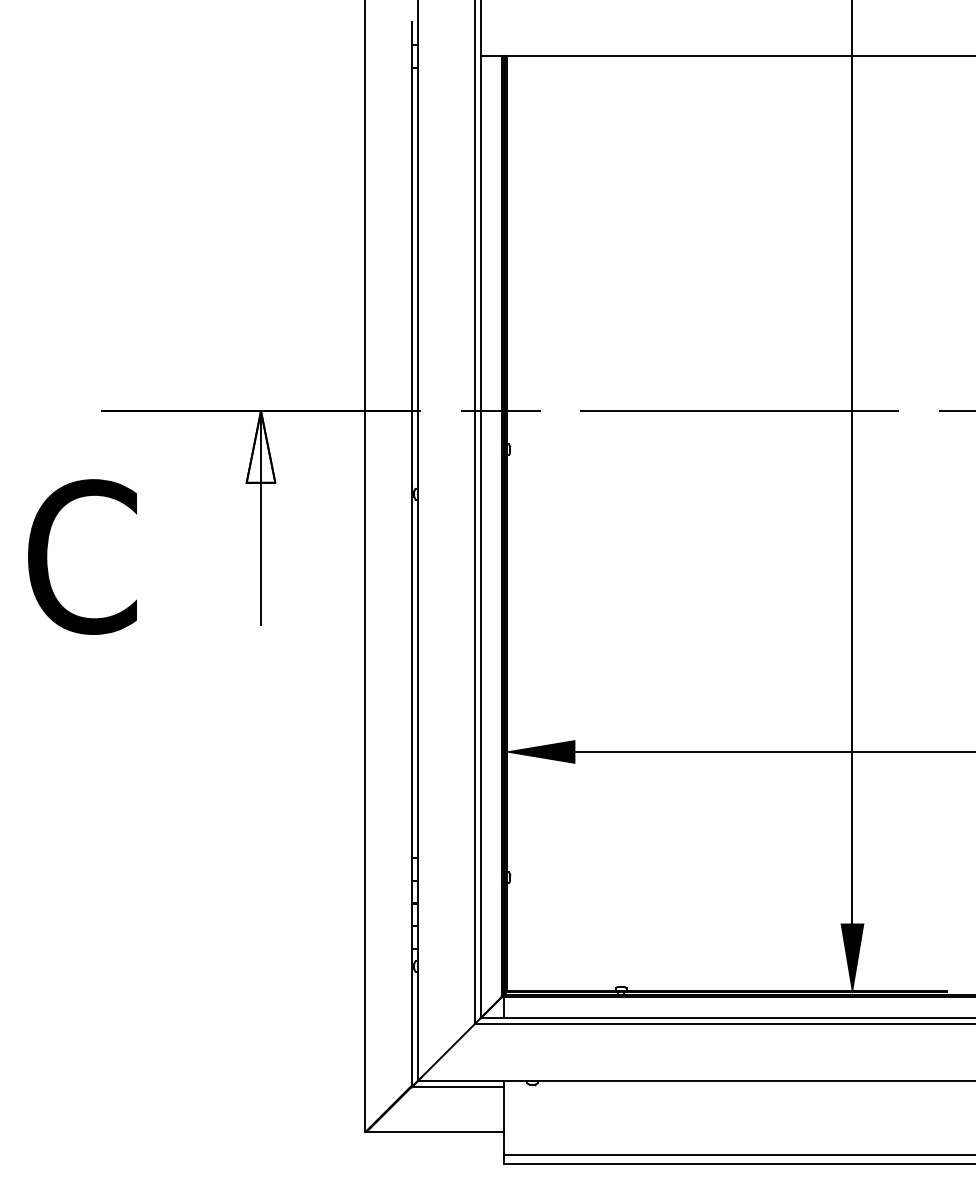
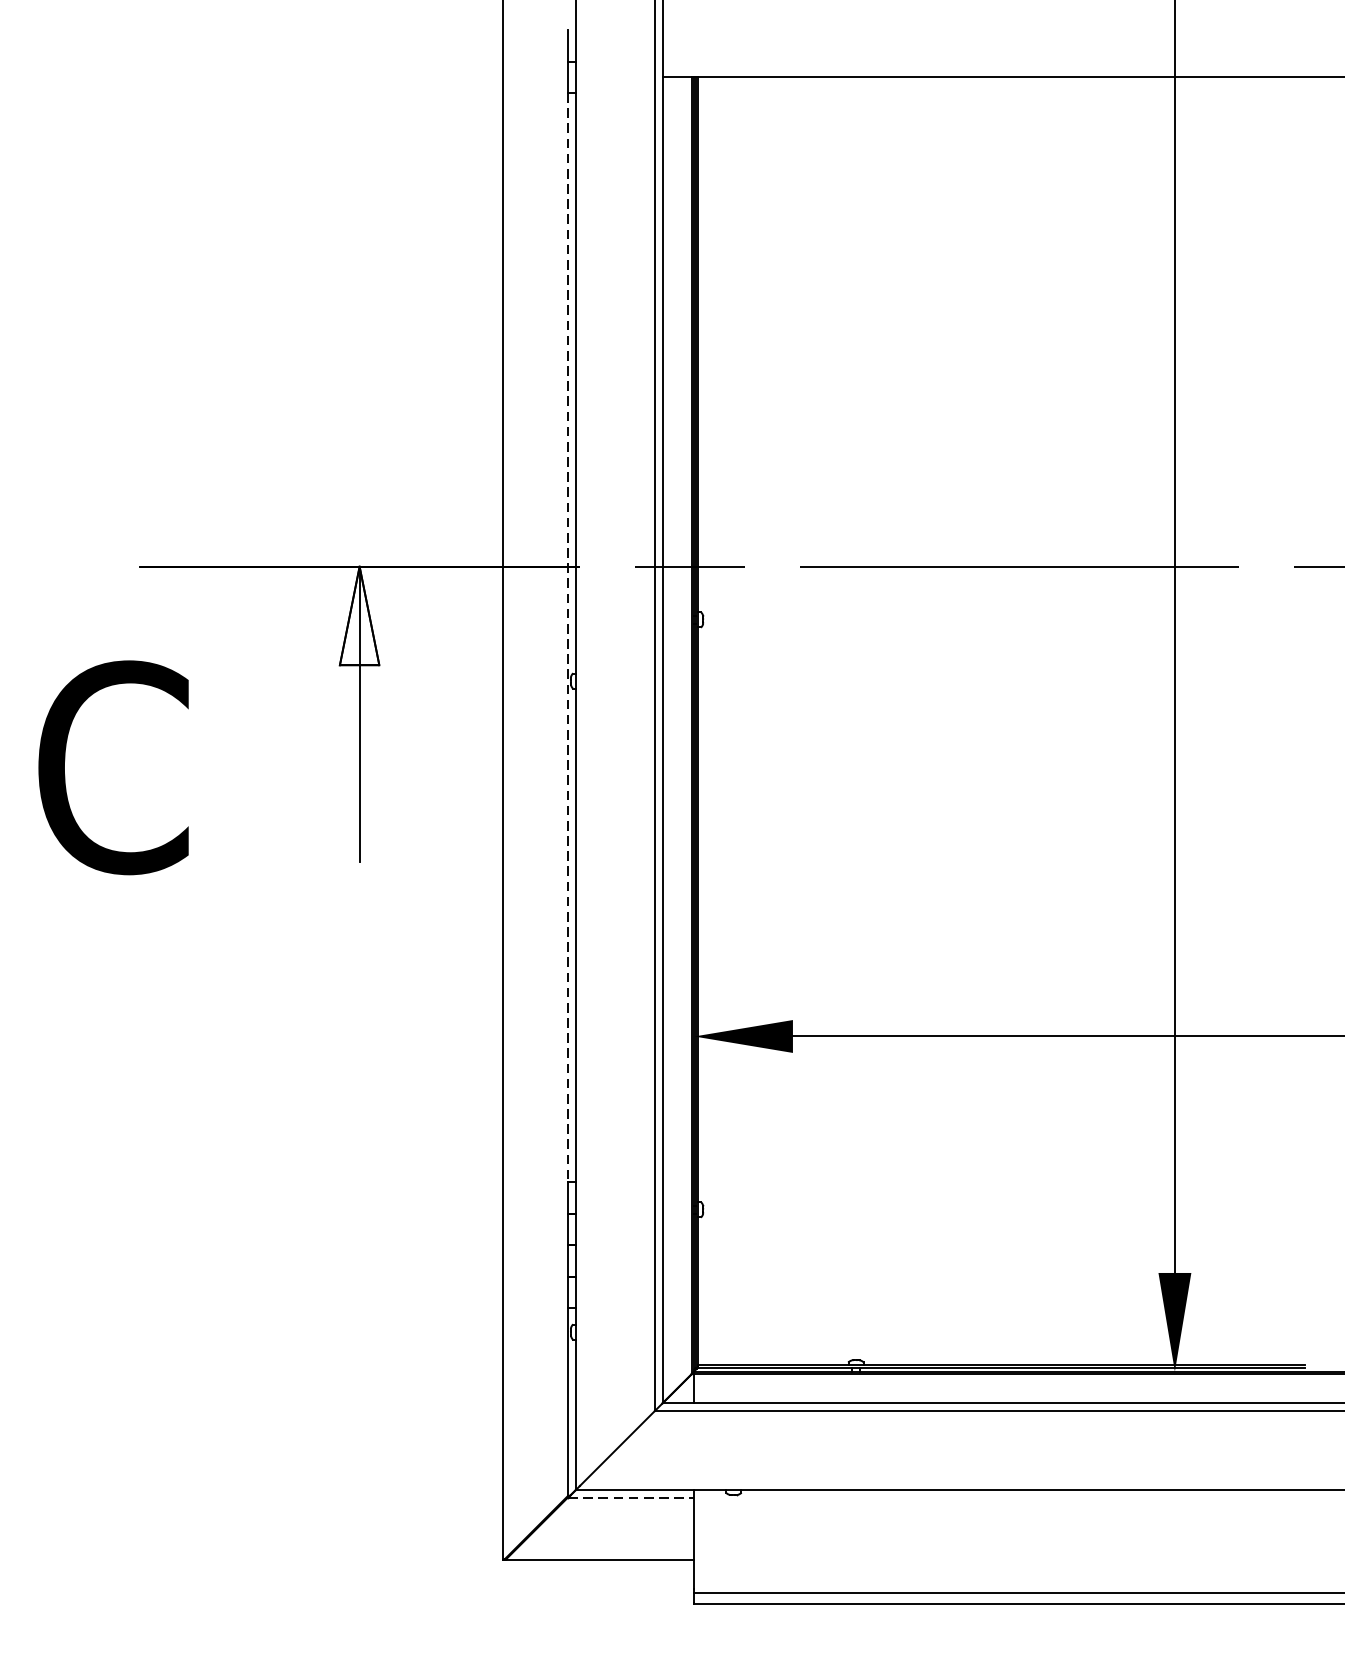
line: (412, 463) -> (568, 638), solid -> dashed
line: (458, 1086) -> (631, 1497), solid -> dashed

